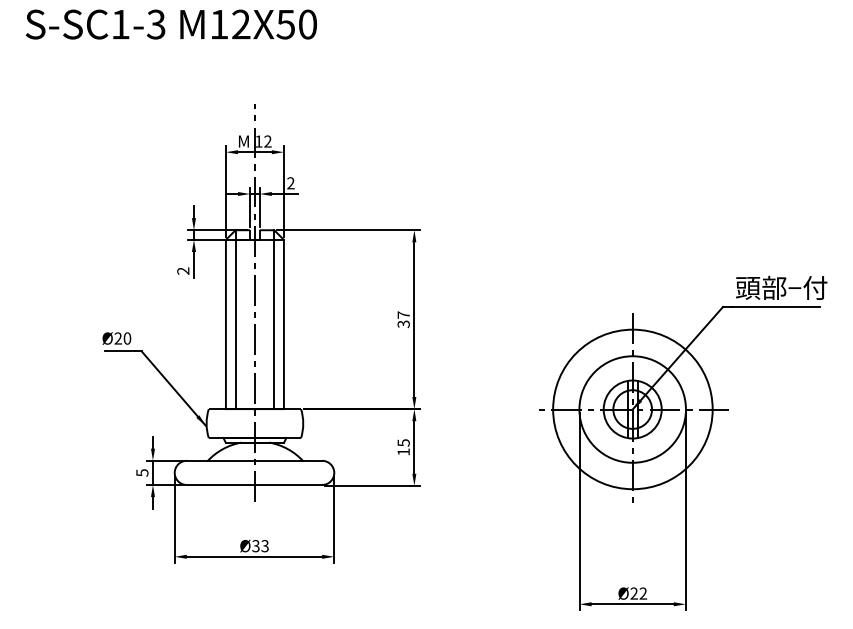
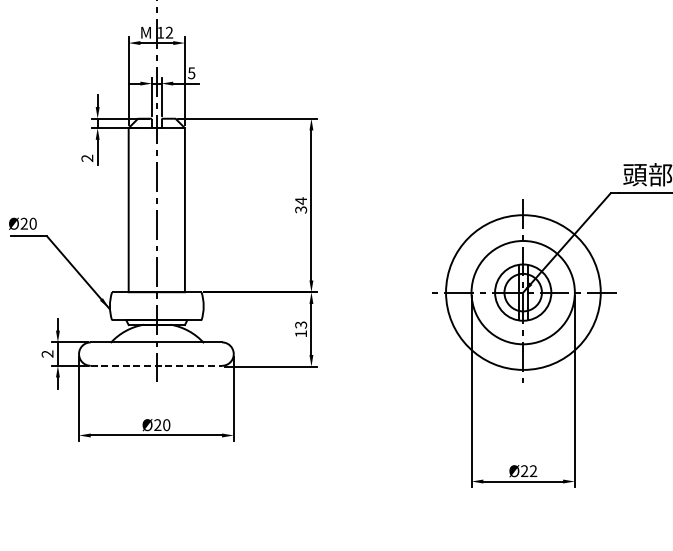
text: (290, 183) -> (191, 73), 2 -> 5
text: (403, 315) -> (300, 201), 37 -> 34
line: (235, 319) -> (137, 205), removed
line: (274, 319) -> (175, 205), removed
text: (402, 442) -> (299, 324), 15 -> 13
text: (142, 472) -> (47, 353), 5 -> 2
line: (254, 485) -> (156, 366), solid -> dashed
text: (260, 546) -> (162, 425), Ø33 -> Ø20

